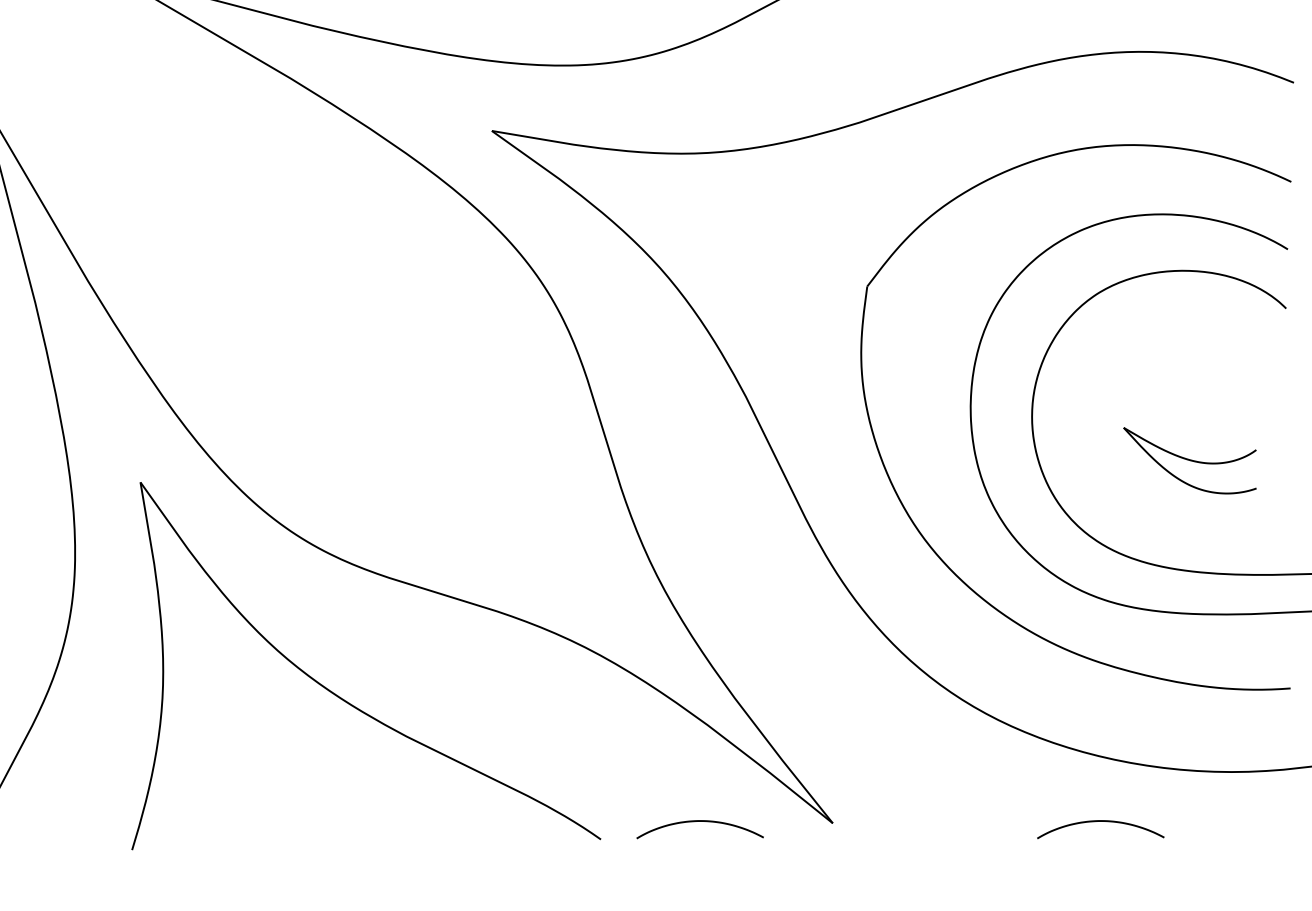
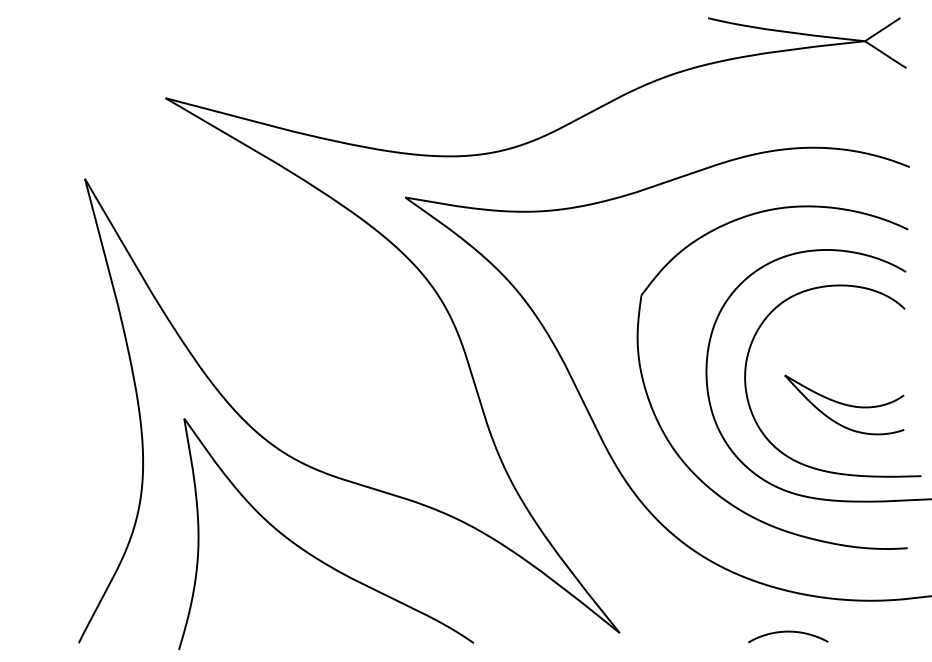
part: (1190, 460) -> (844, 404), size x1.43
curve: (700, 822) -> (536, 632), removed

